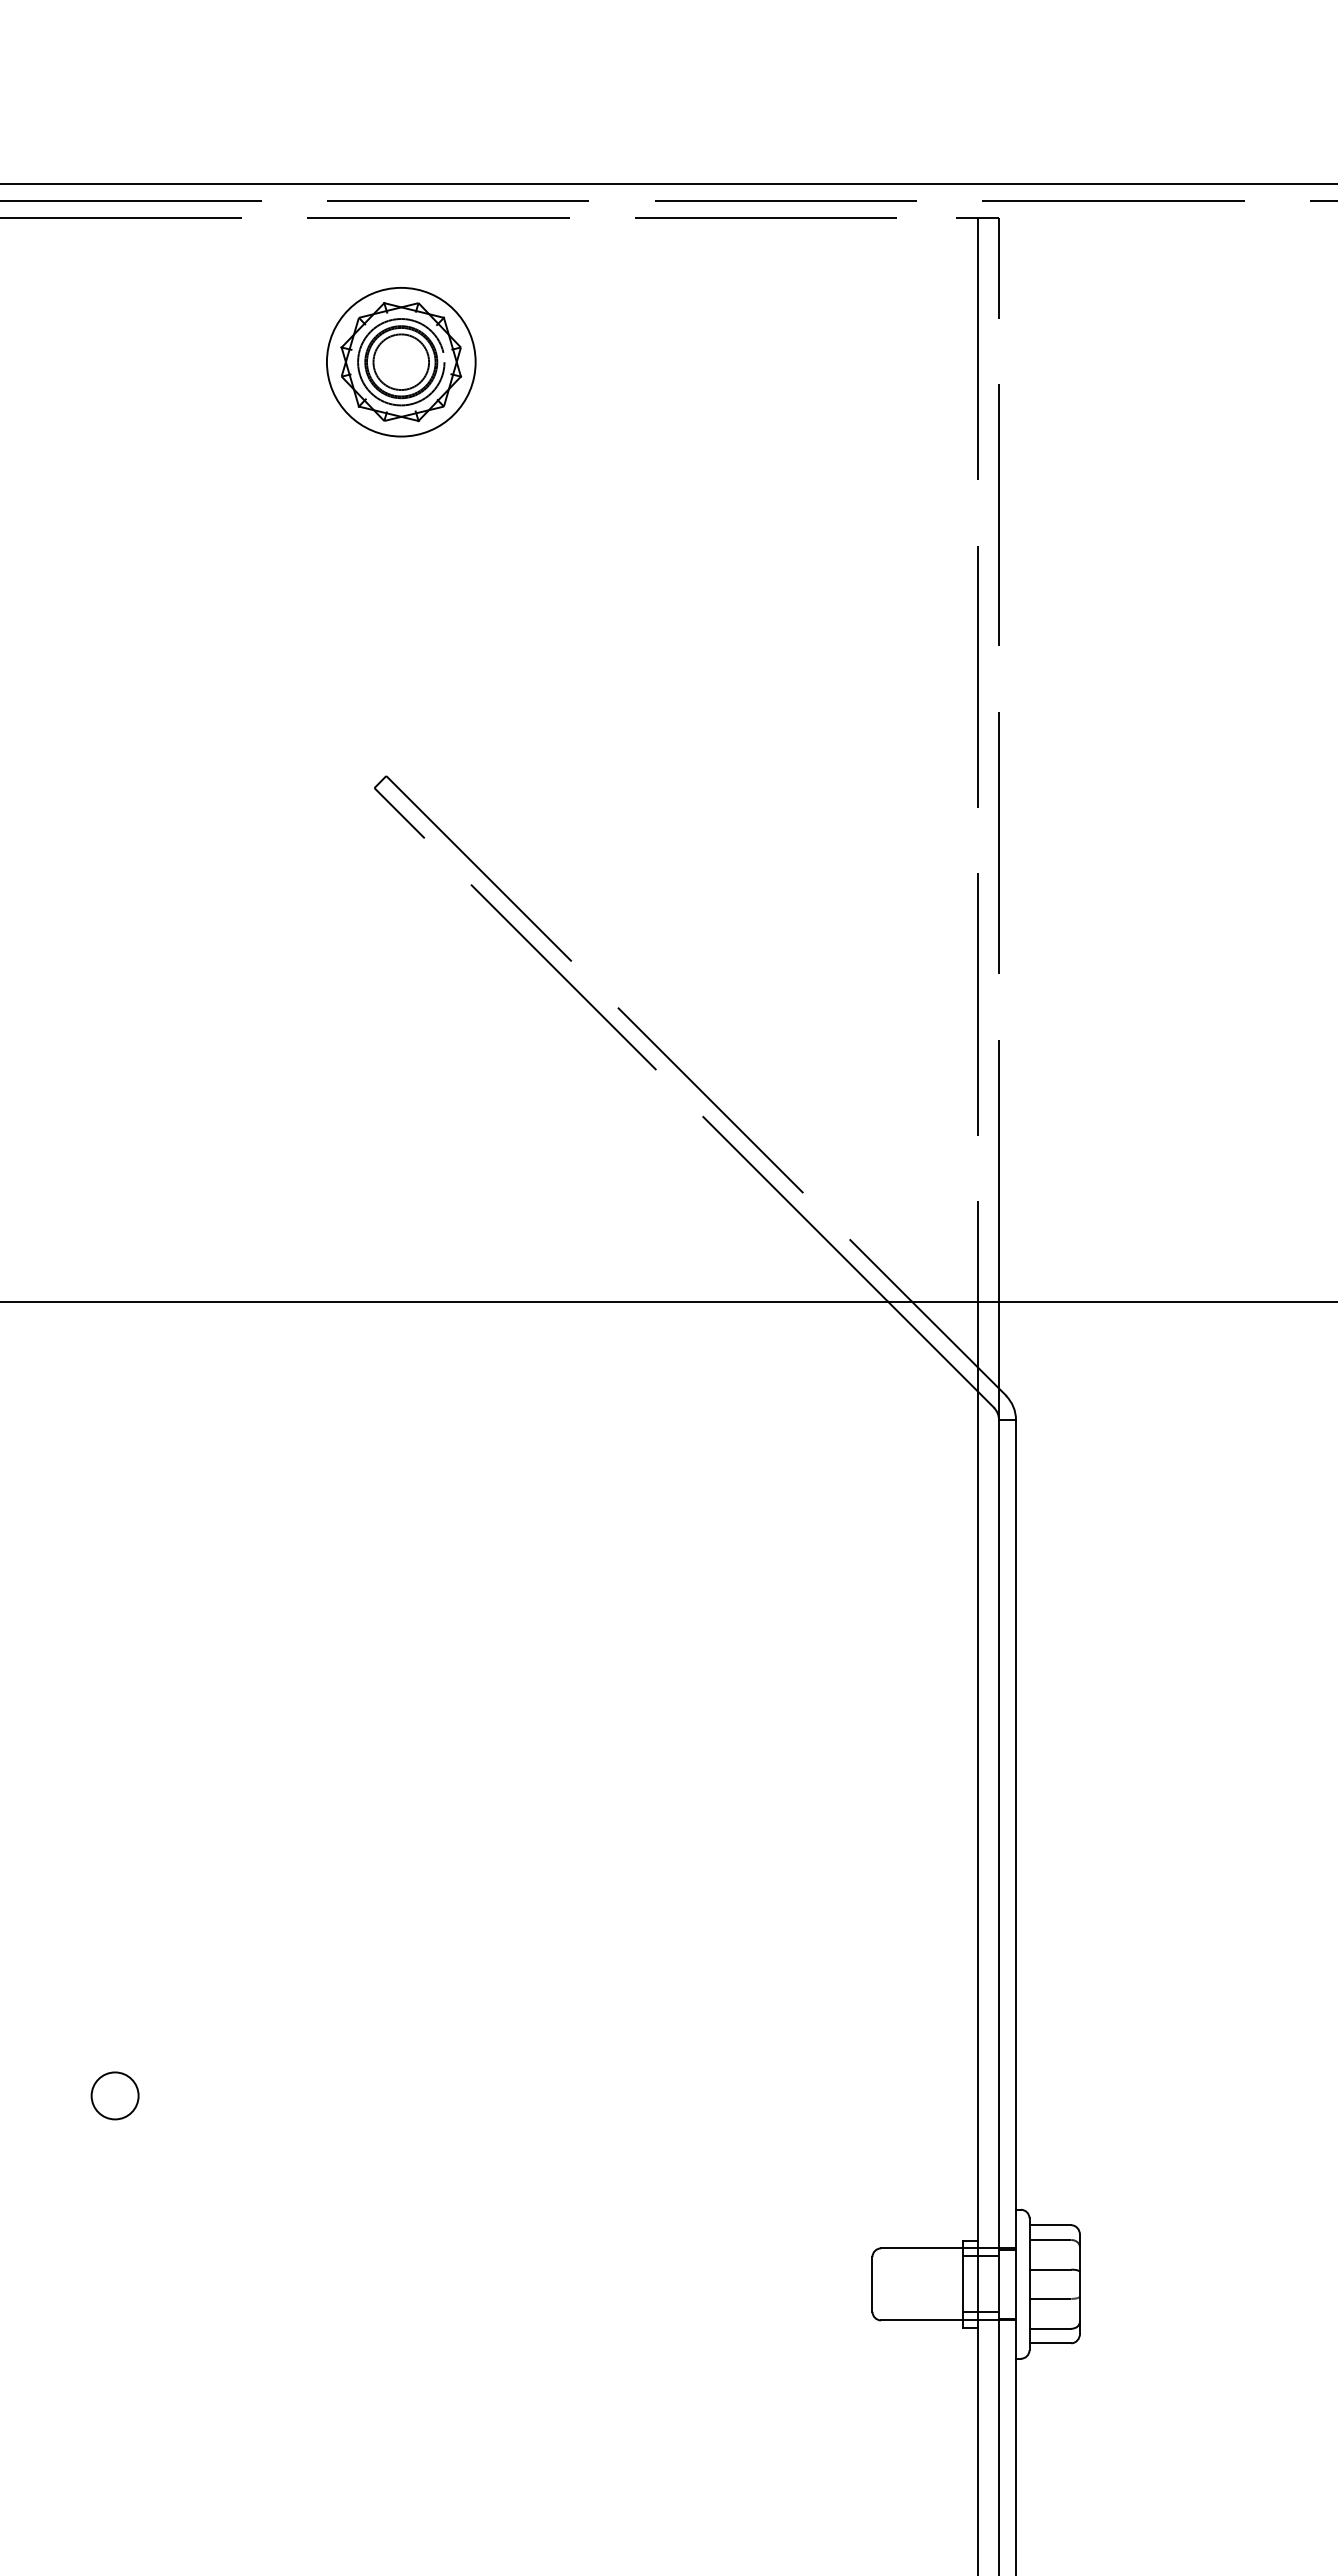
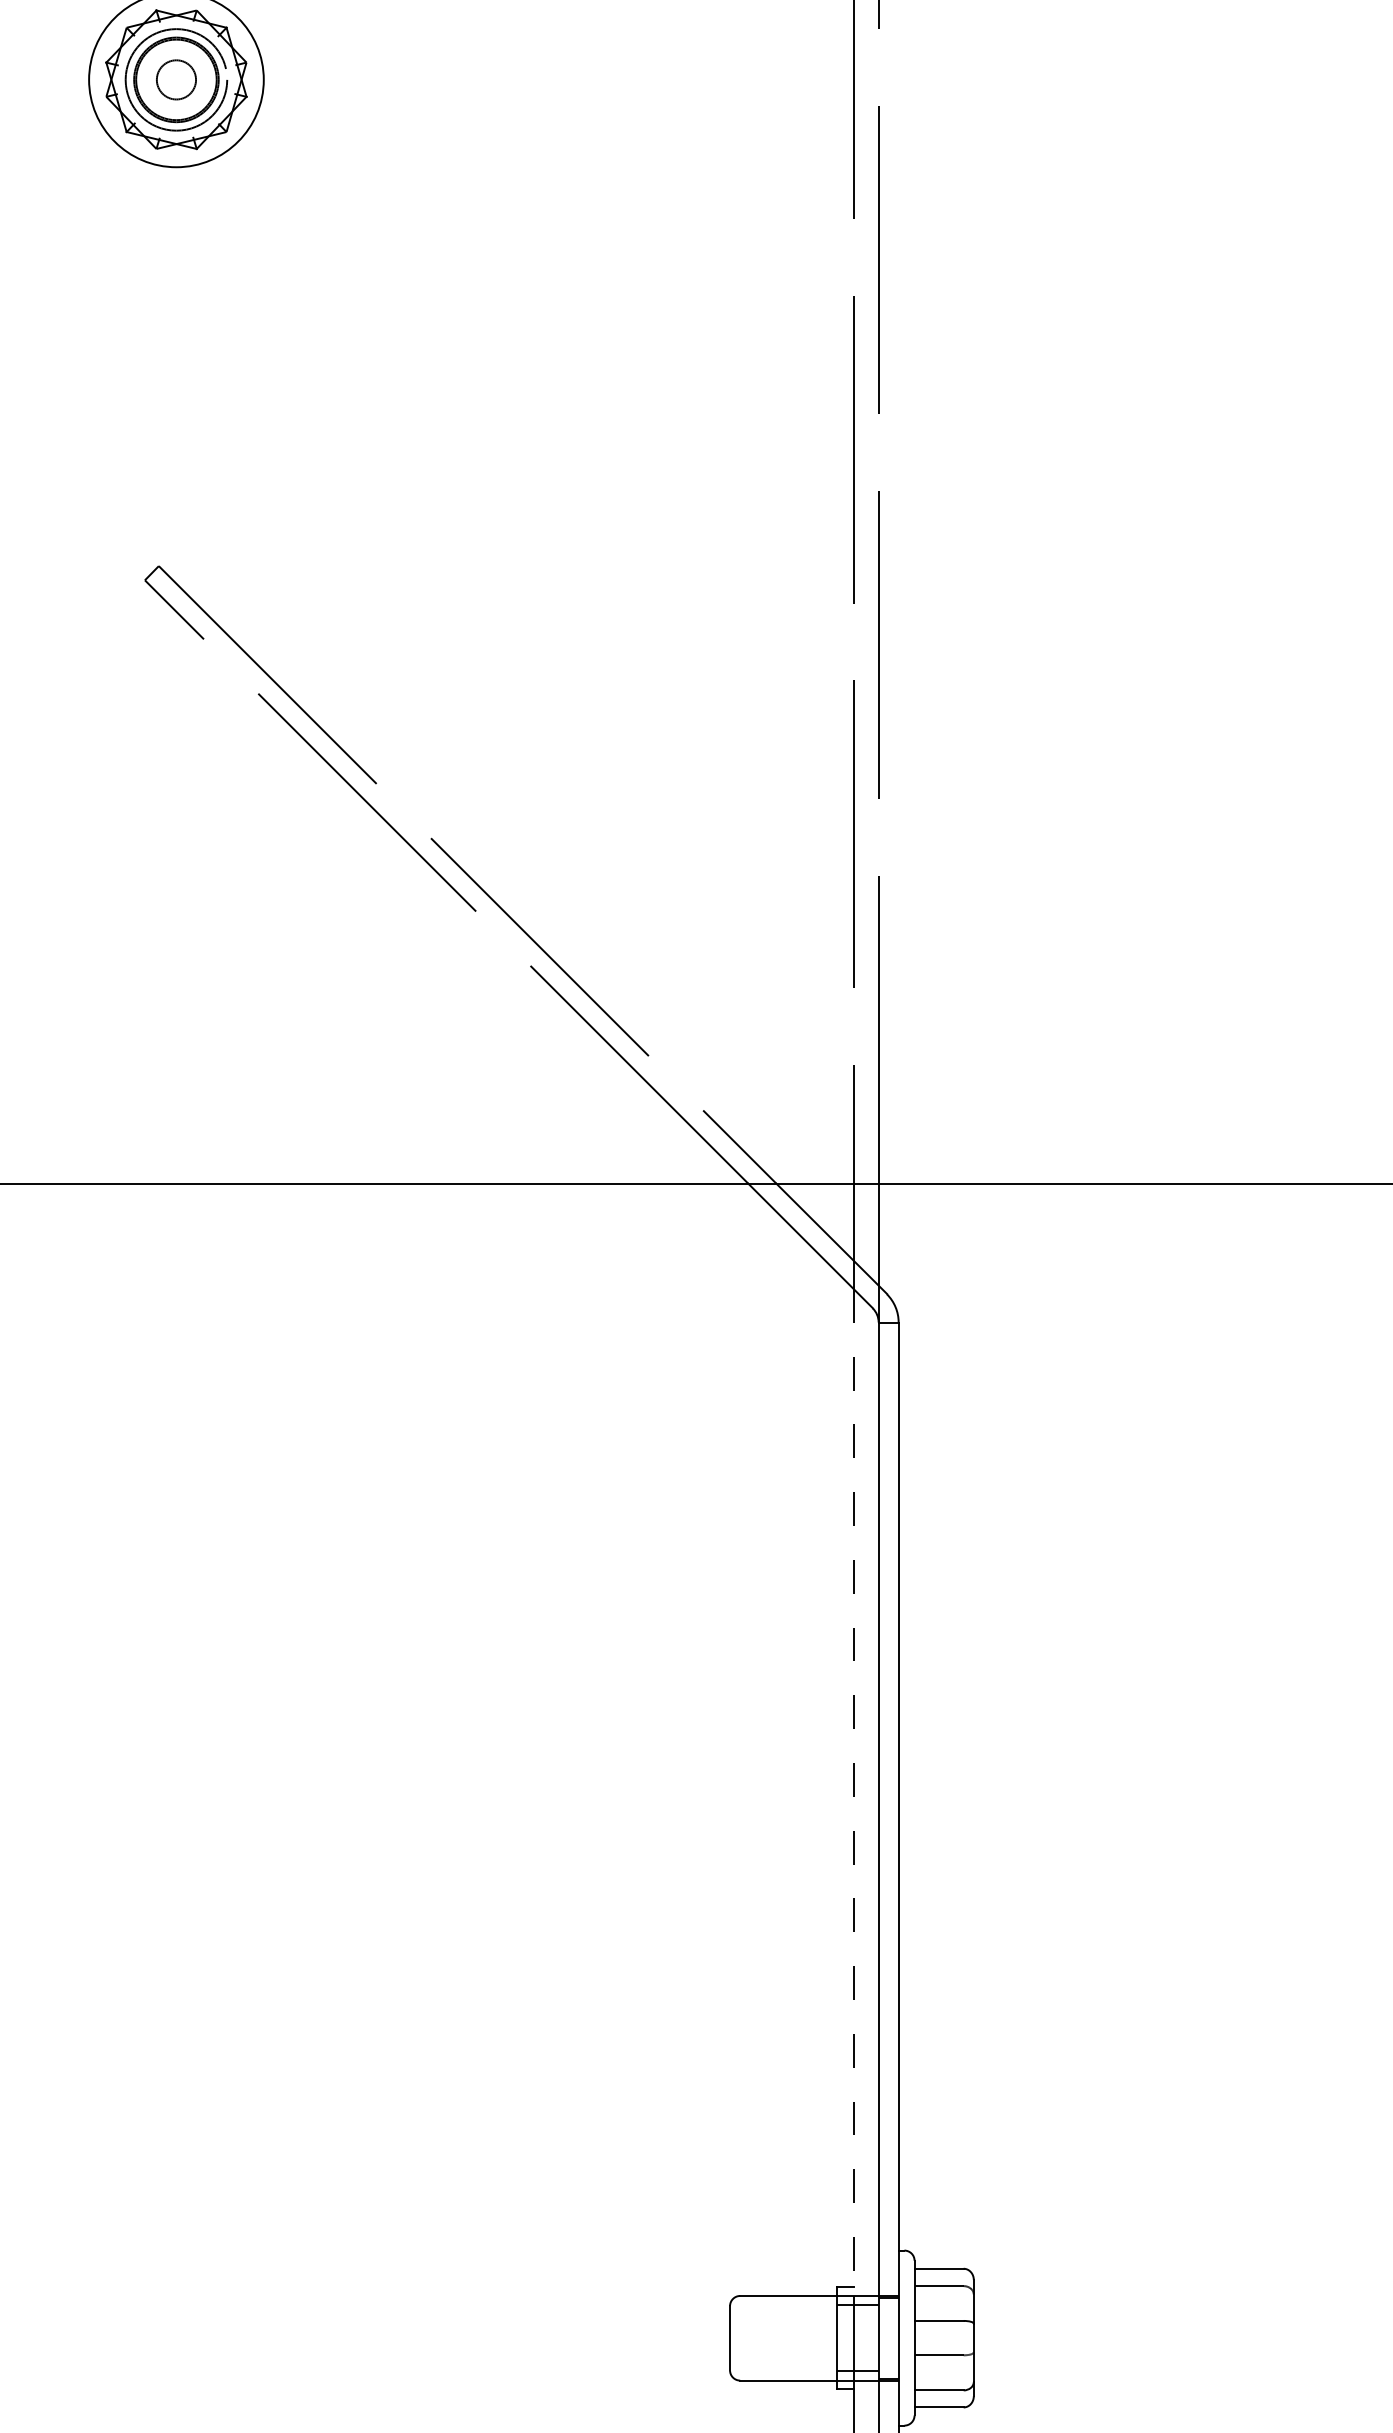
circle: (401, 362) -> (176, 80), size x0.6
line: (977, 1819) -> (853, 1792), solid -> dashed

